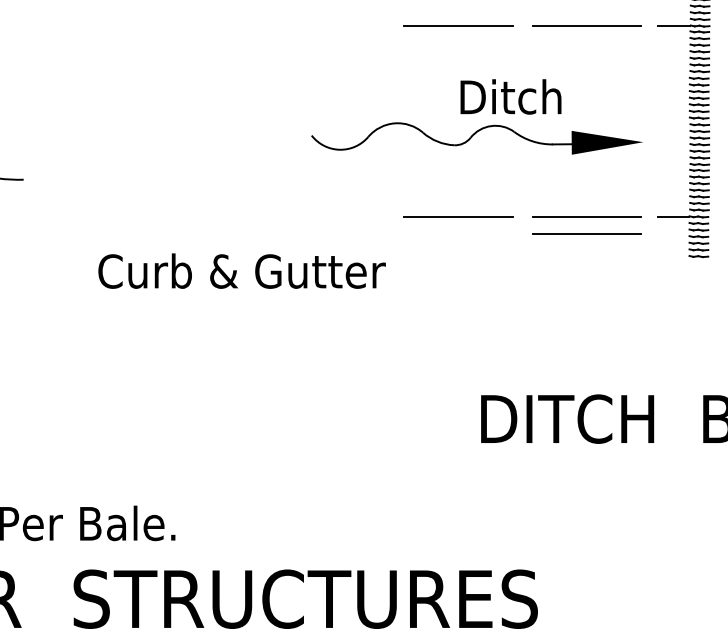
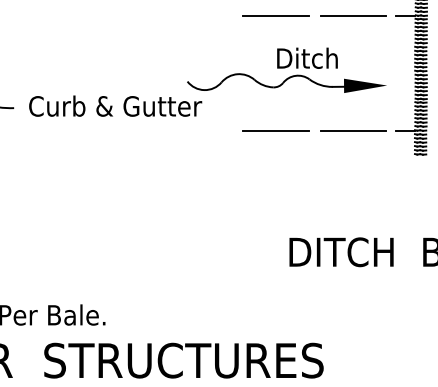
line: (587, 233) -> (353, 140), removed
text: (241, 270) -> (115, 105), moved

